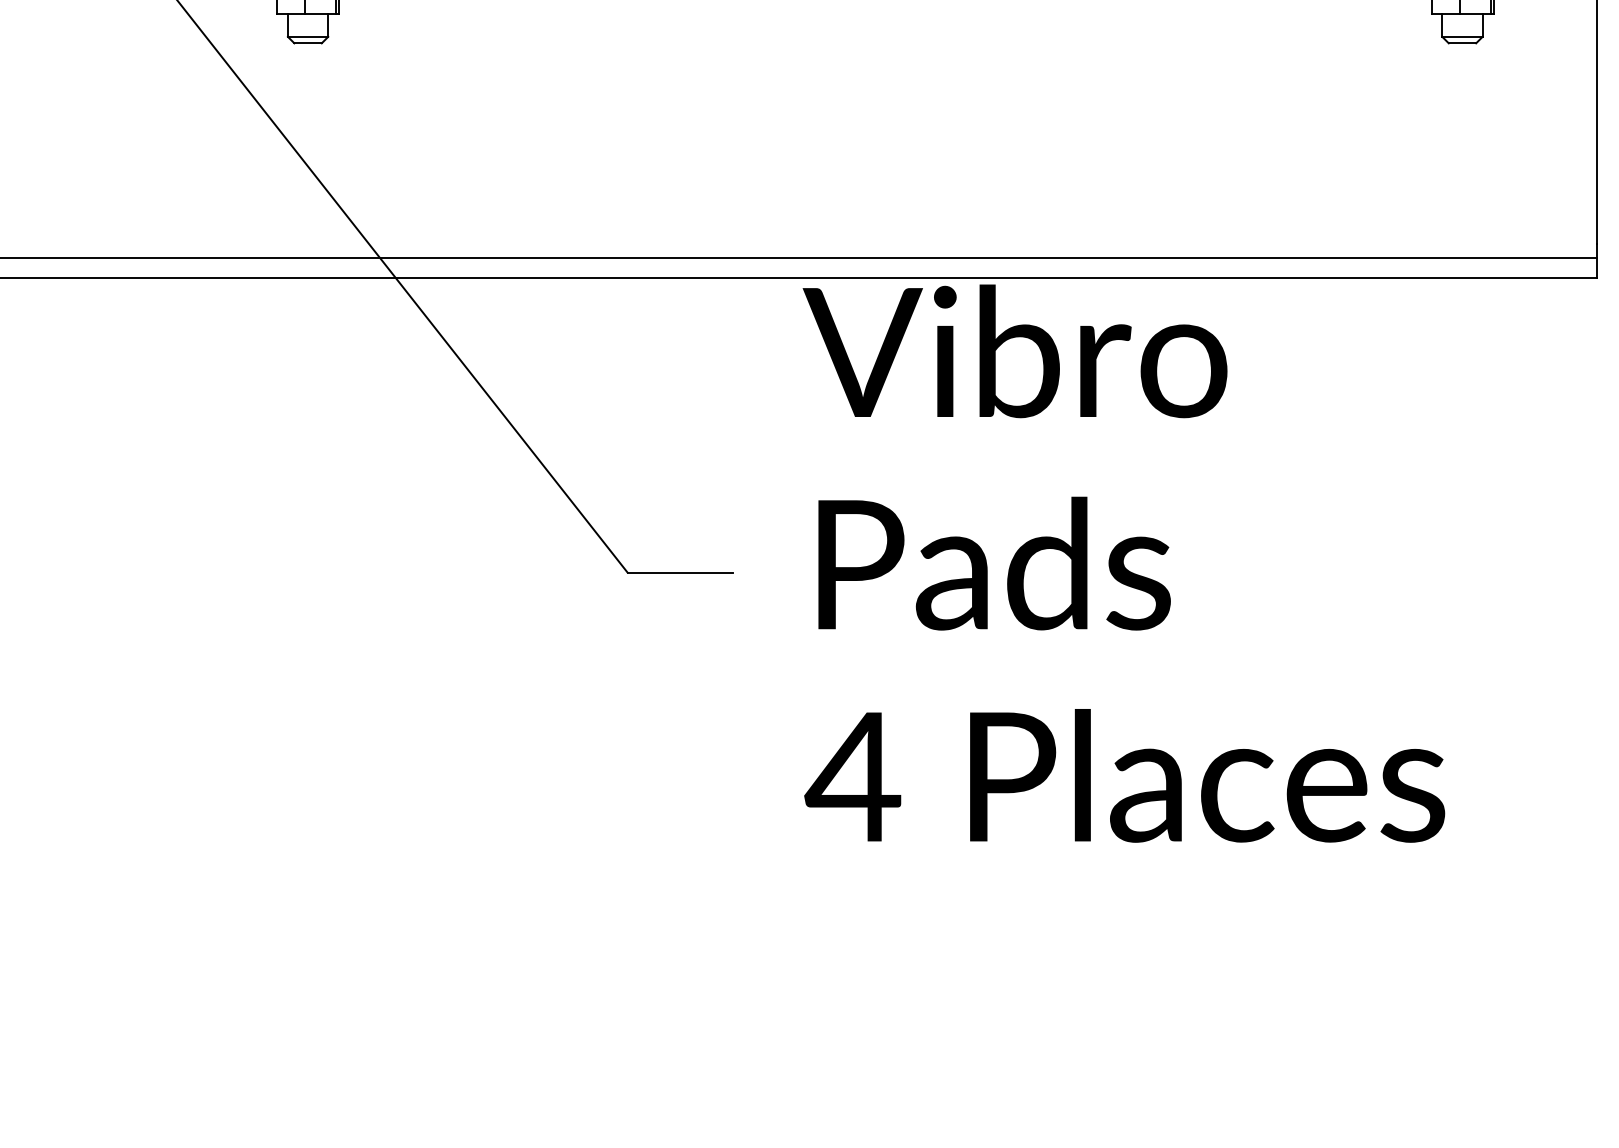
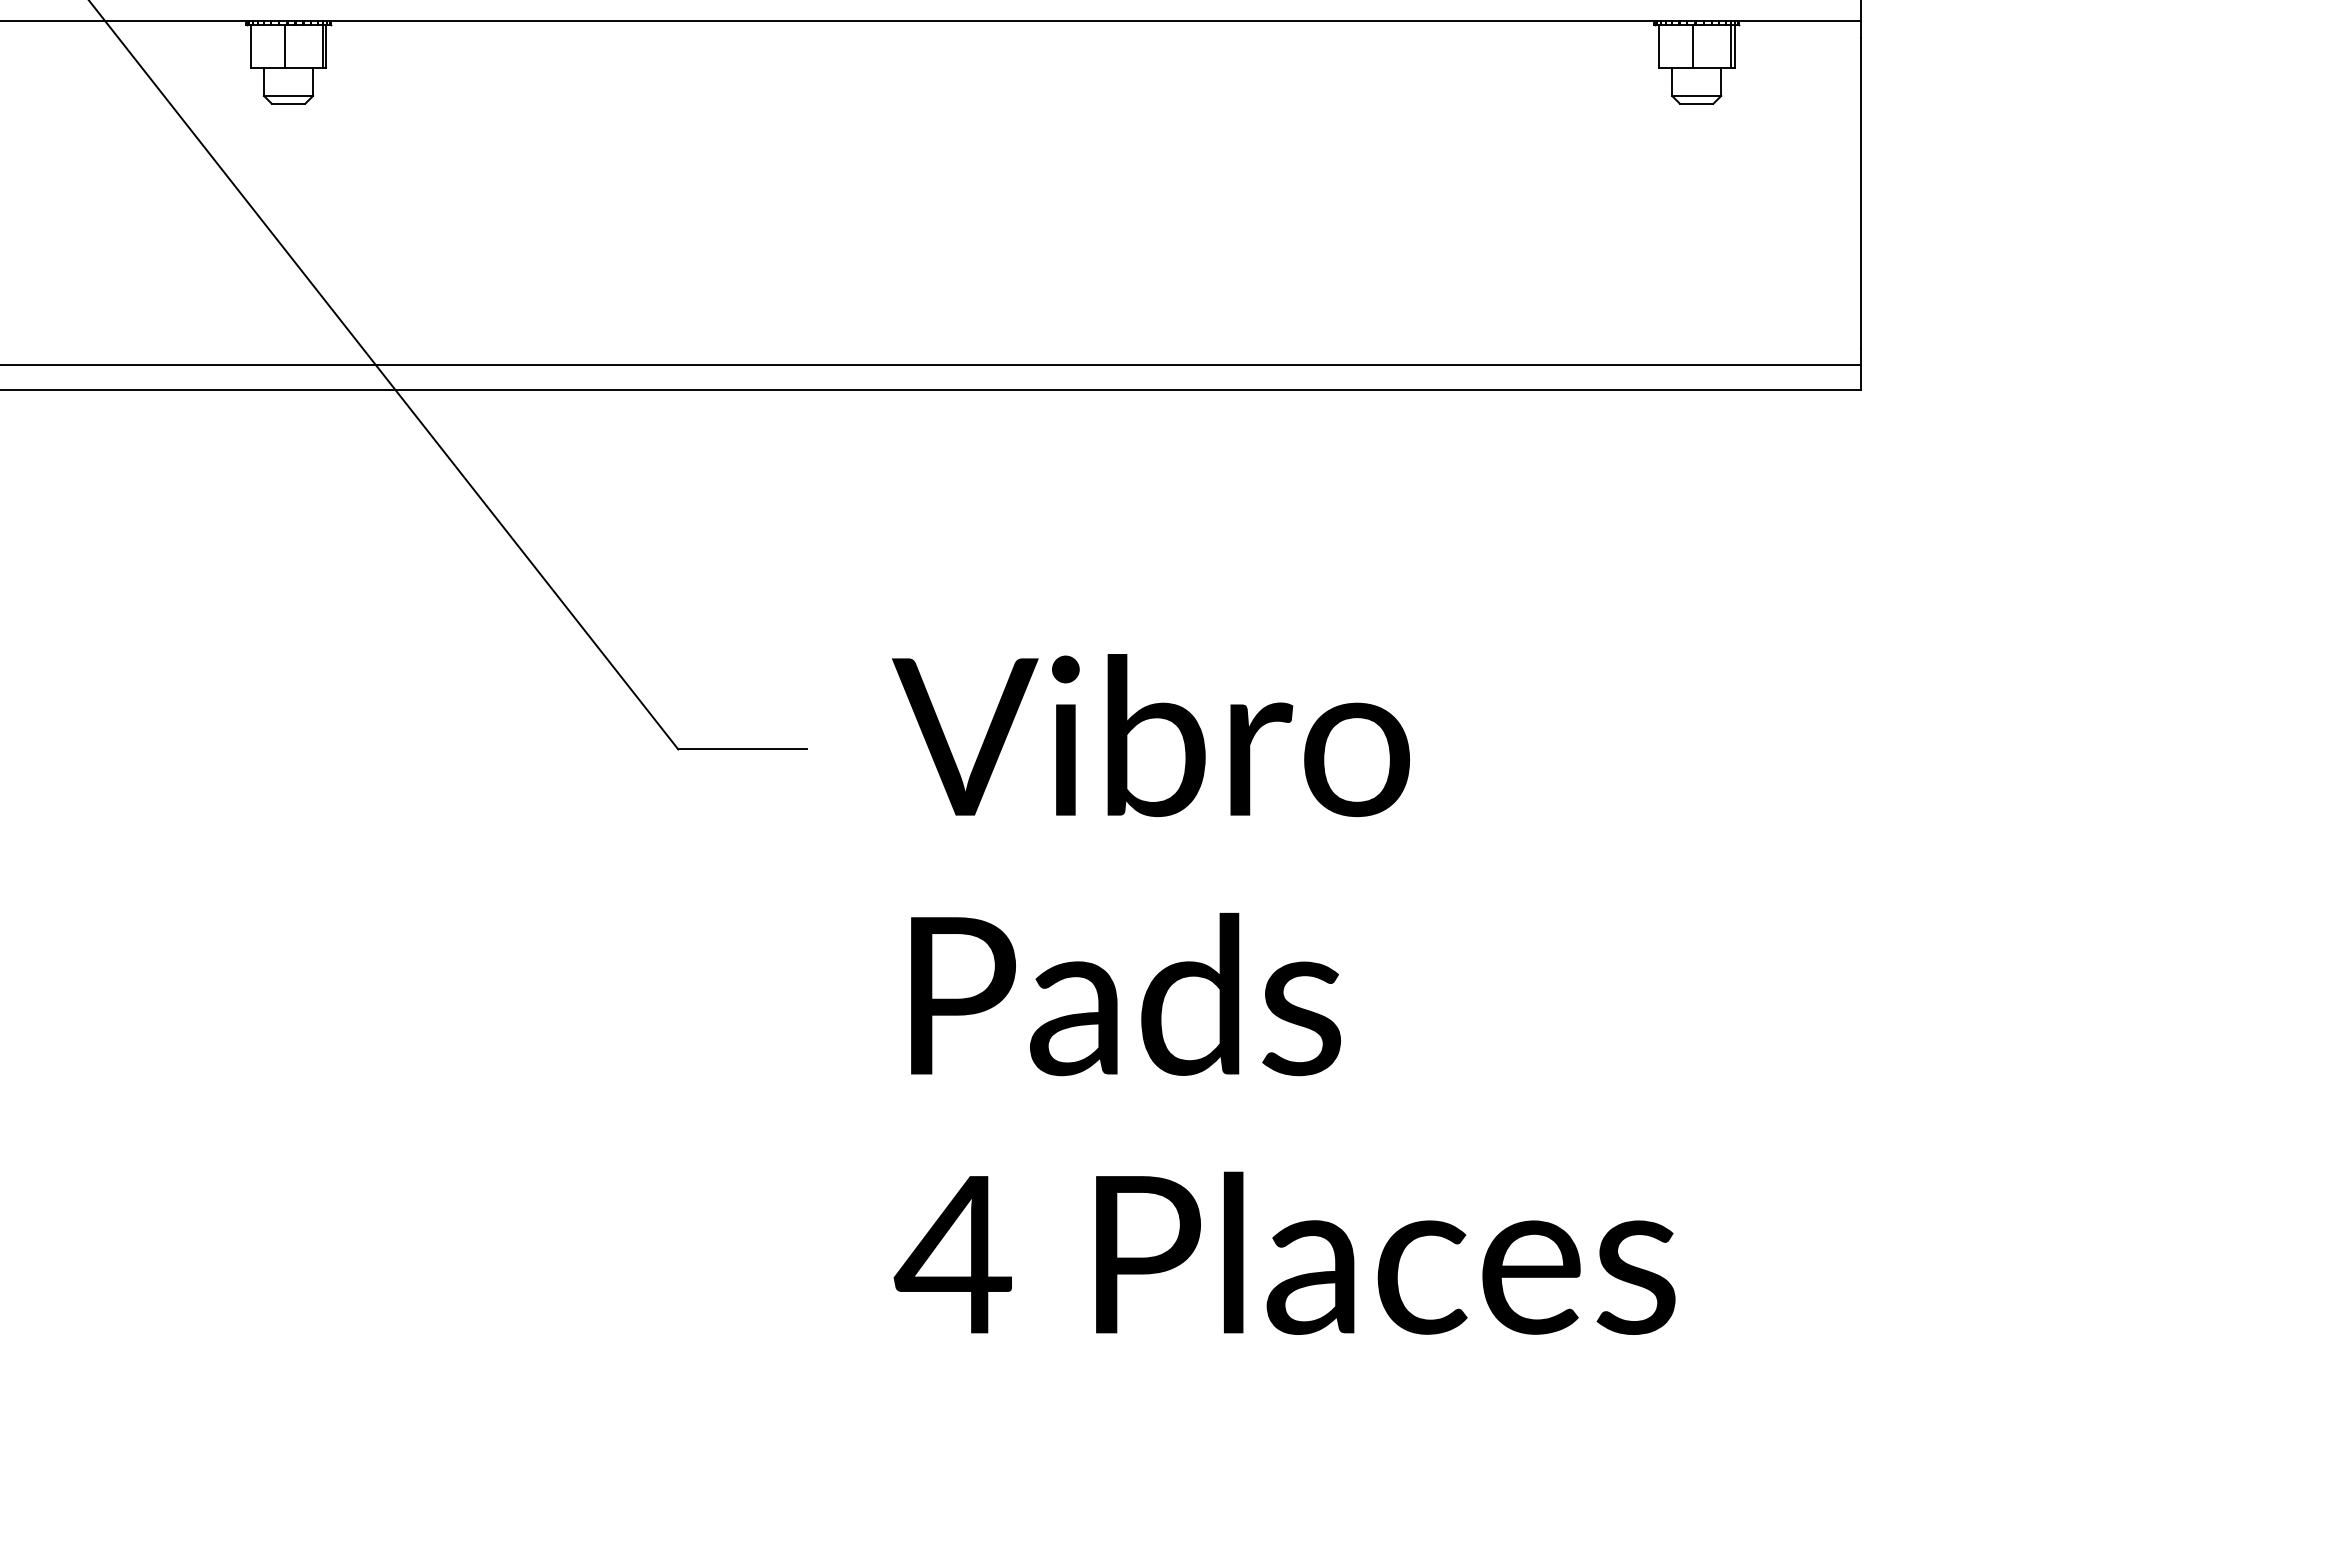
text: (1123, 563) -> (1283, 994), moved

